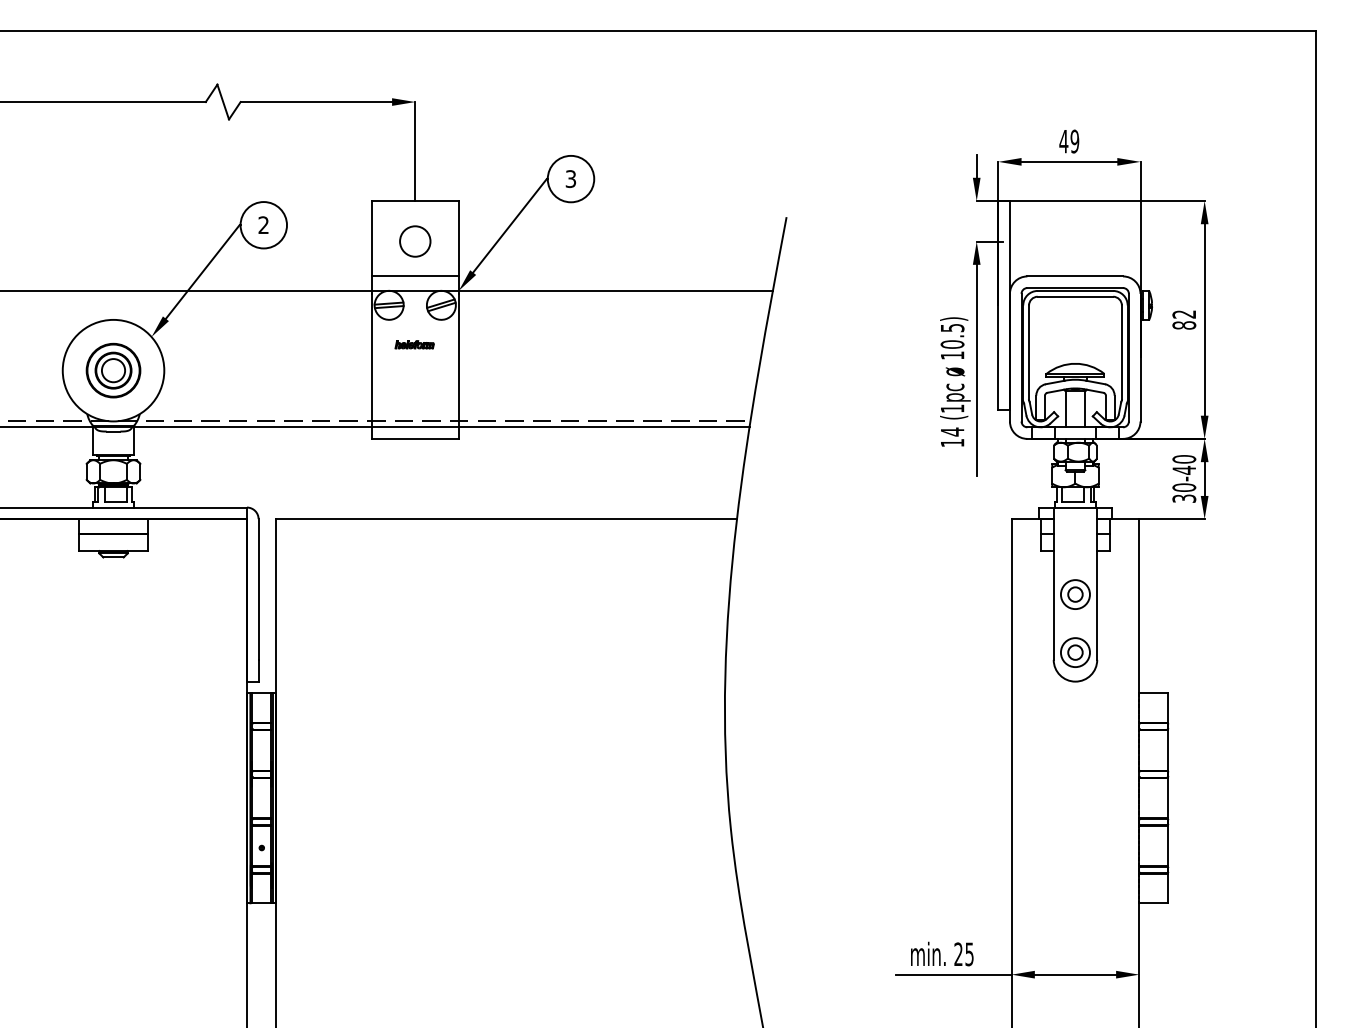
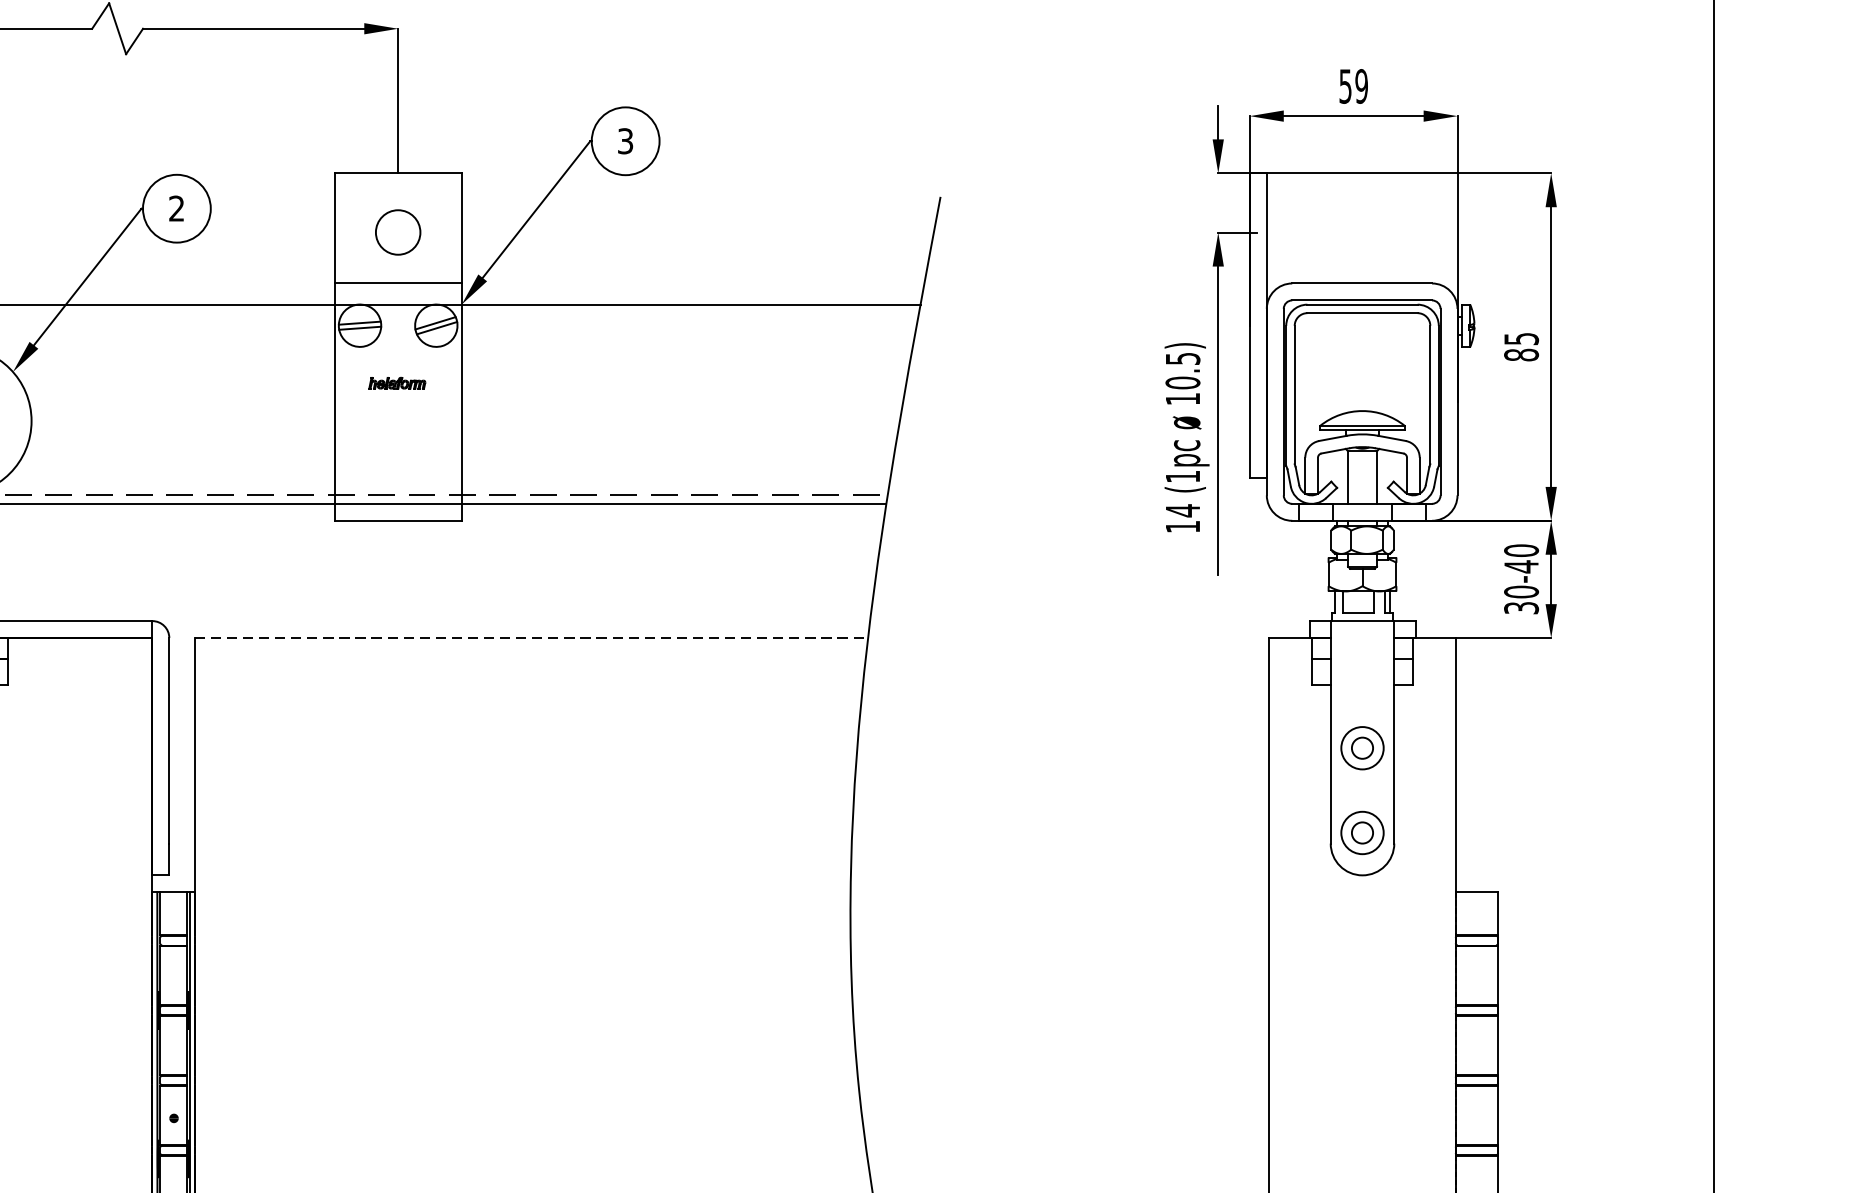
text: (1063, 141) -> (1345, 86), 49 -> 59
text: (1184, 314) -> (1521, 339), 82 -> 85
line: (506, 519) -> (531, 638), solid -> dashed

